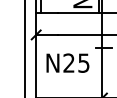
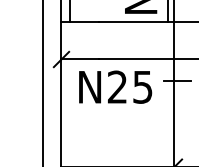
text: (67, 62) -> (114, 86), moved

